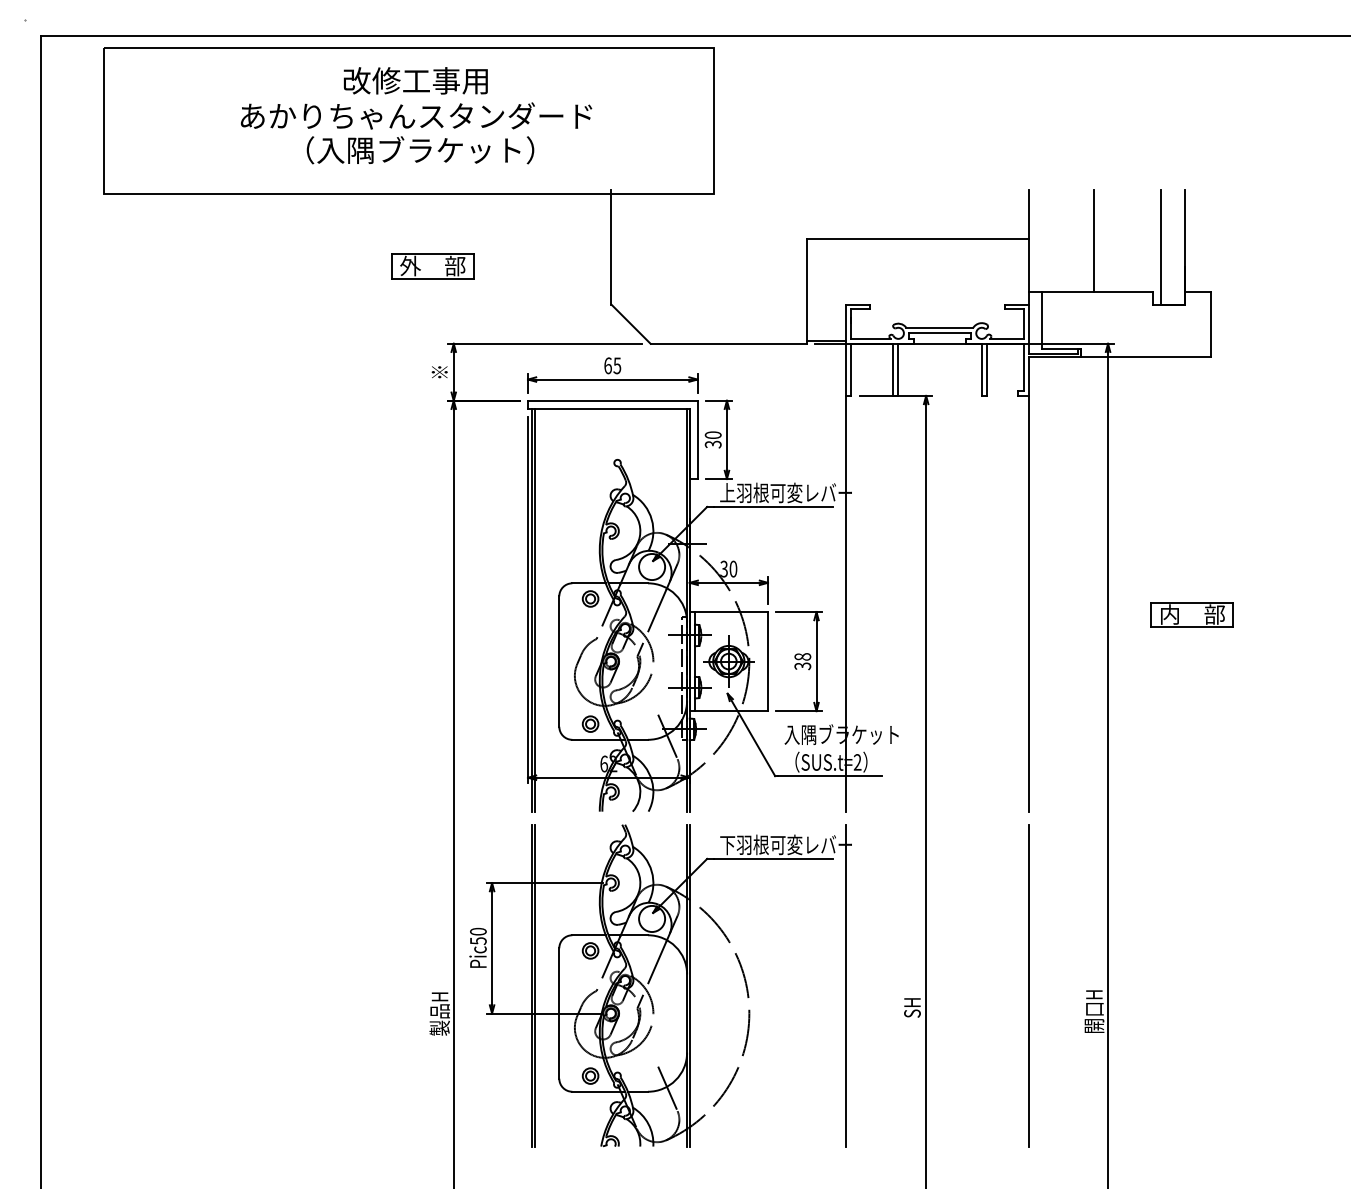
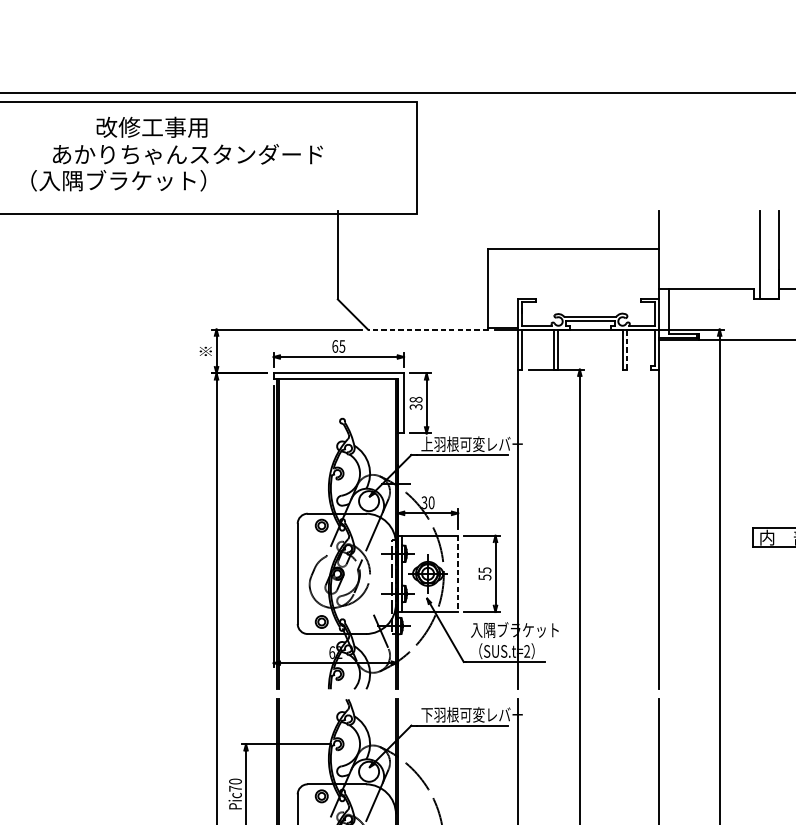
text: (415, 80) -> (151, 127), moved
text: (420, 150) -> (118, 180), moved
line: (1093, 240) -> (708, 250), removed
part: (432, 266) -> (200, 270), removed
line: (728, 343) -> (427, 329), solid -> dashed
line: (987, 369) -> (626, 349), solid -> dashed
text: (713, 434) -> (416, 399), 30 -> 38
line: (767, 661) -> (457, 573), solid -> dashed
text: (802, 661) -> (484, 573), 38 -> 55
text: (478, 941) -> (235, 789), Pic50 -> Pic70

